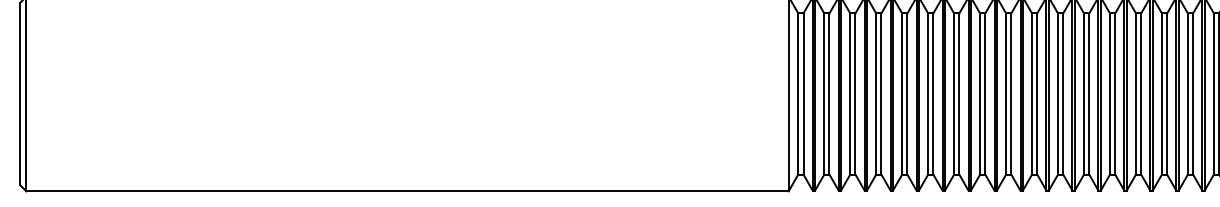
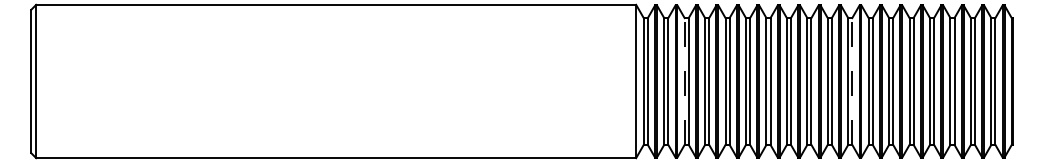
line: (850, 94) -> (684, 81), solid -> dashed
line: (1063, 94) -> (852, 81), solid -> dashed

